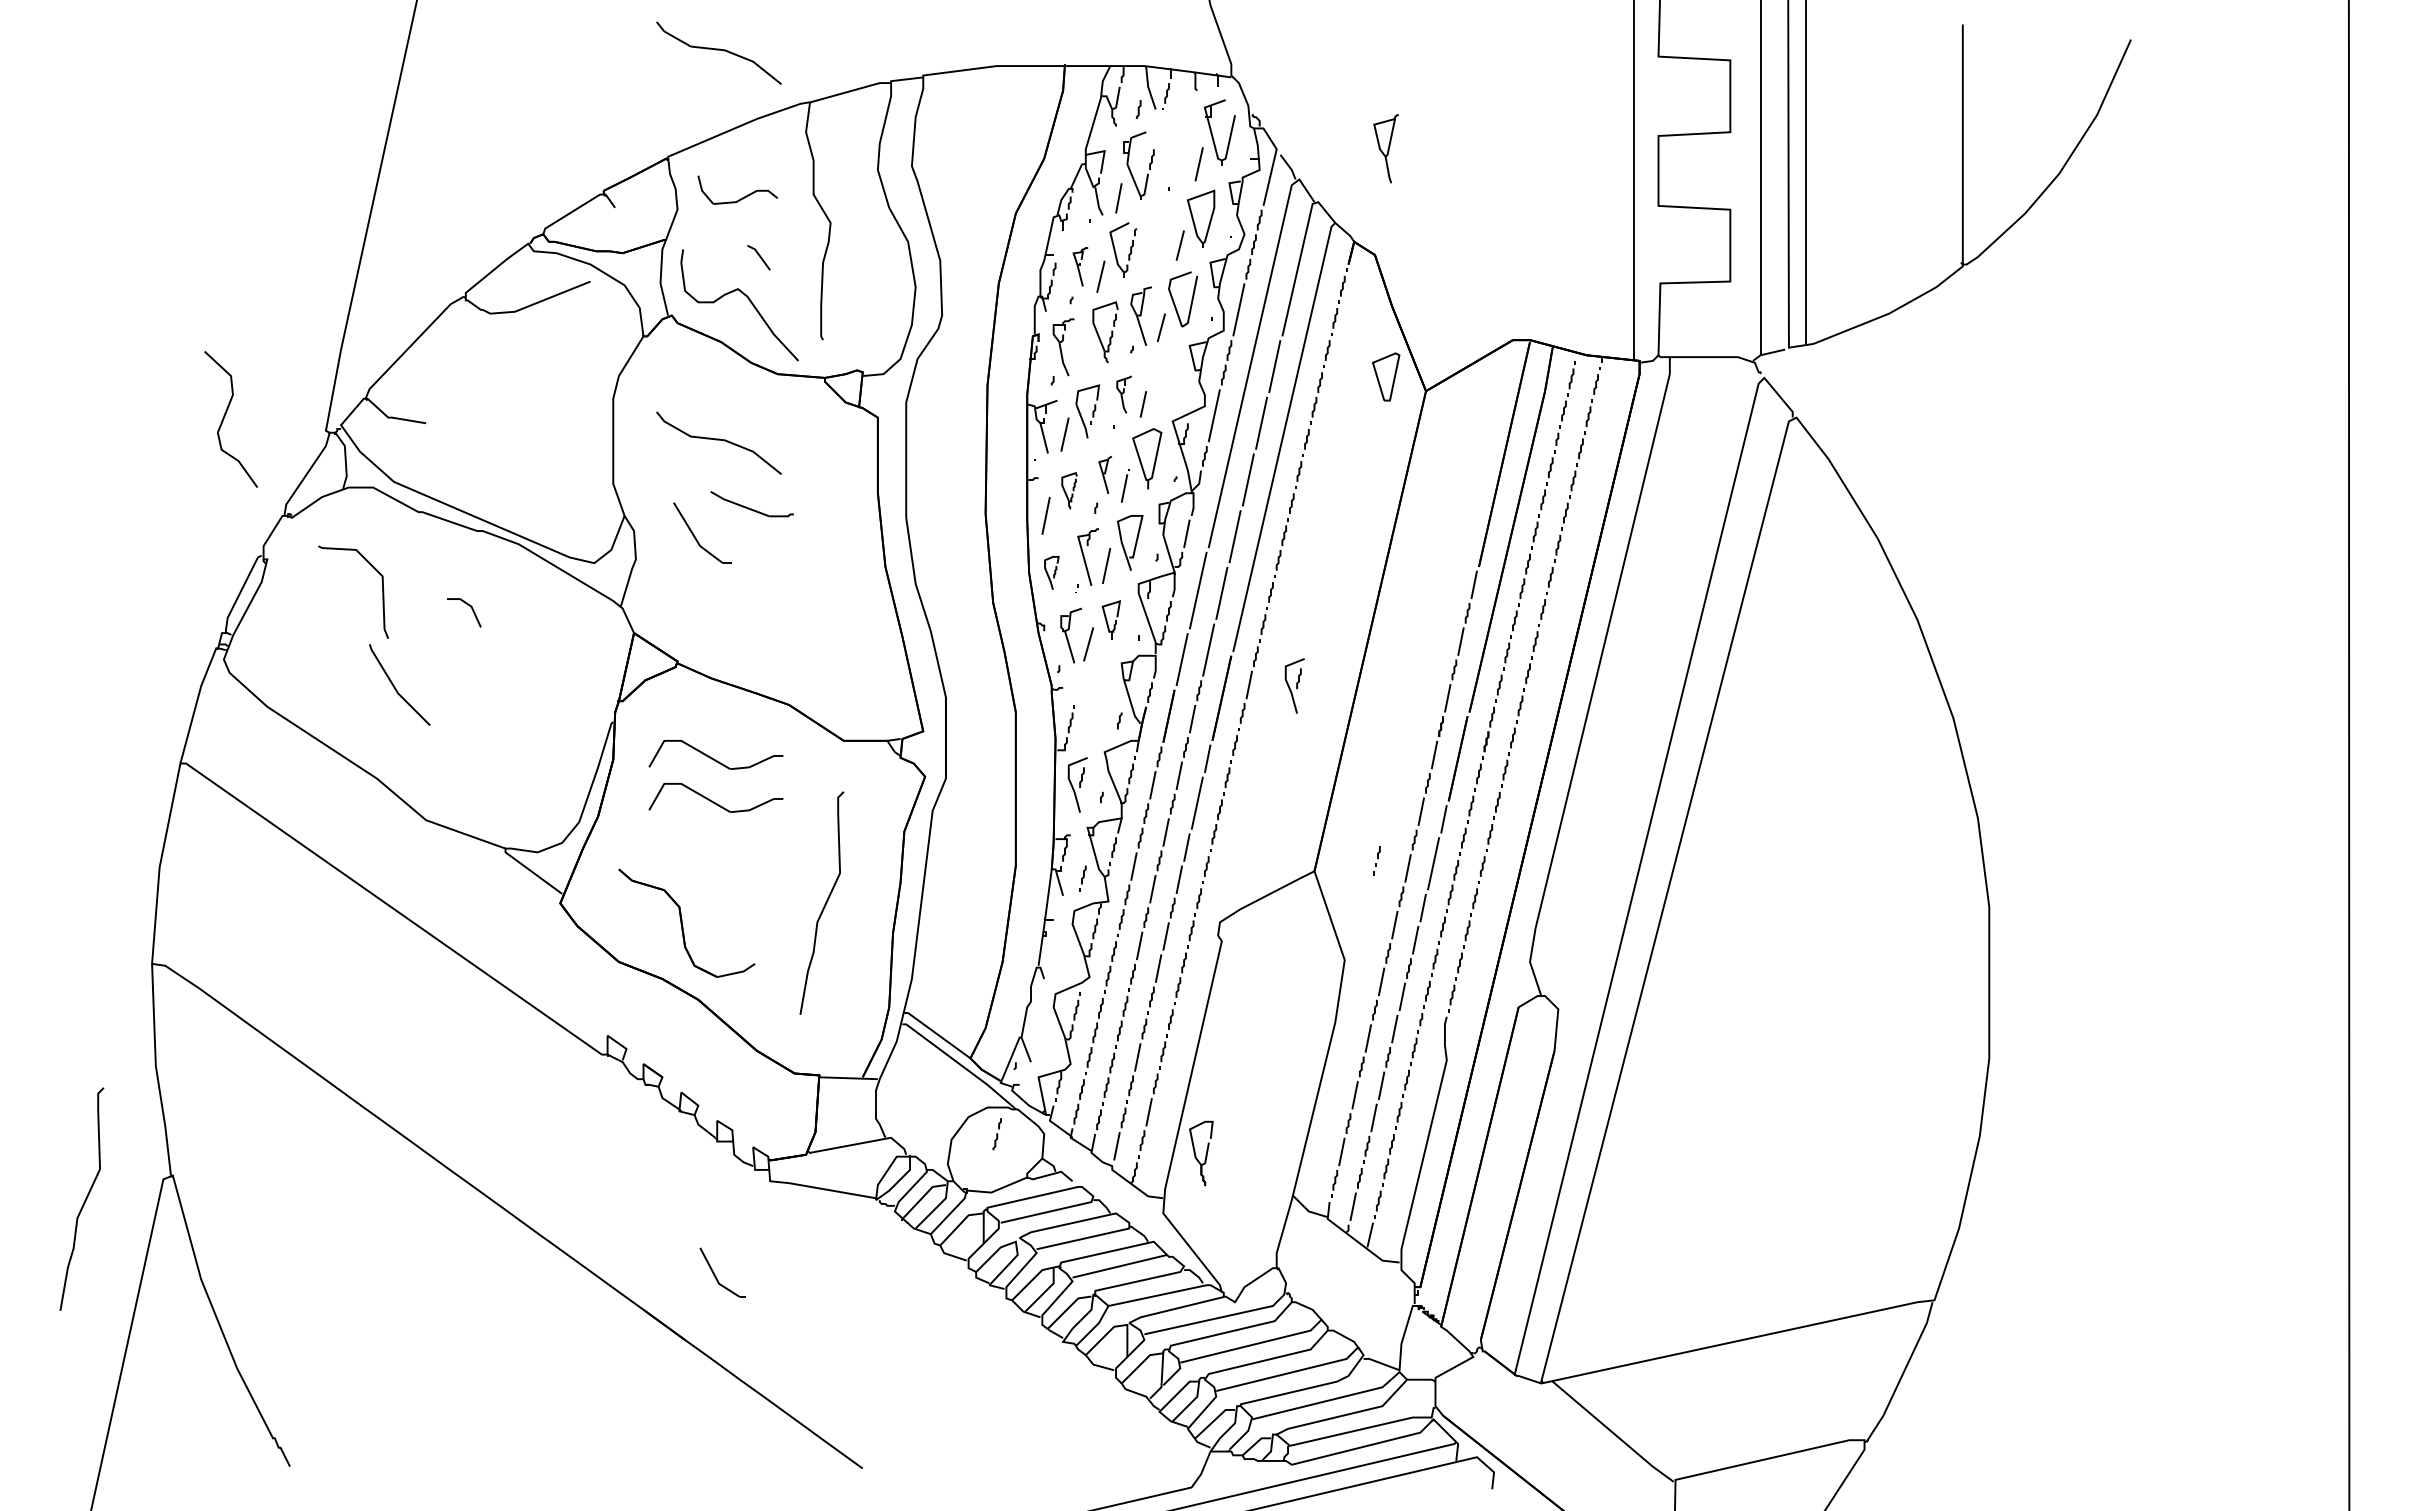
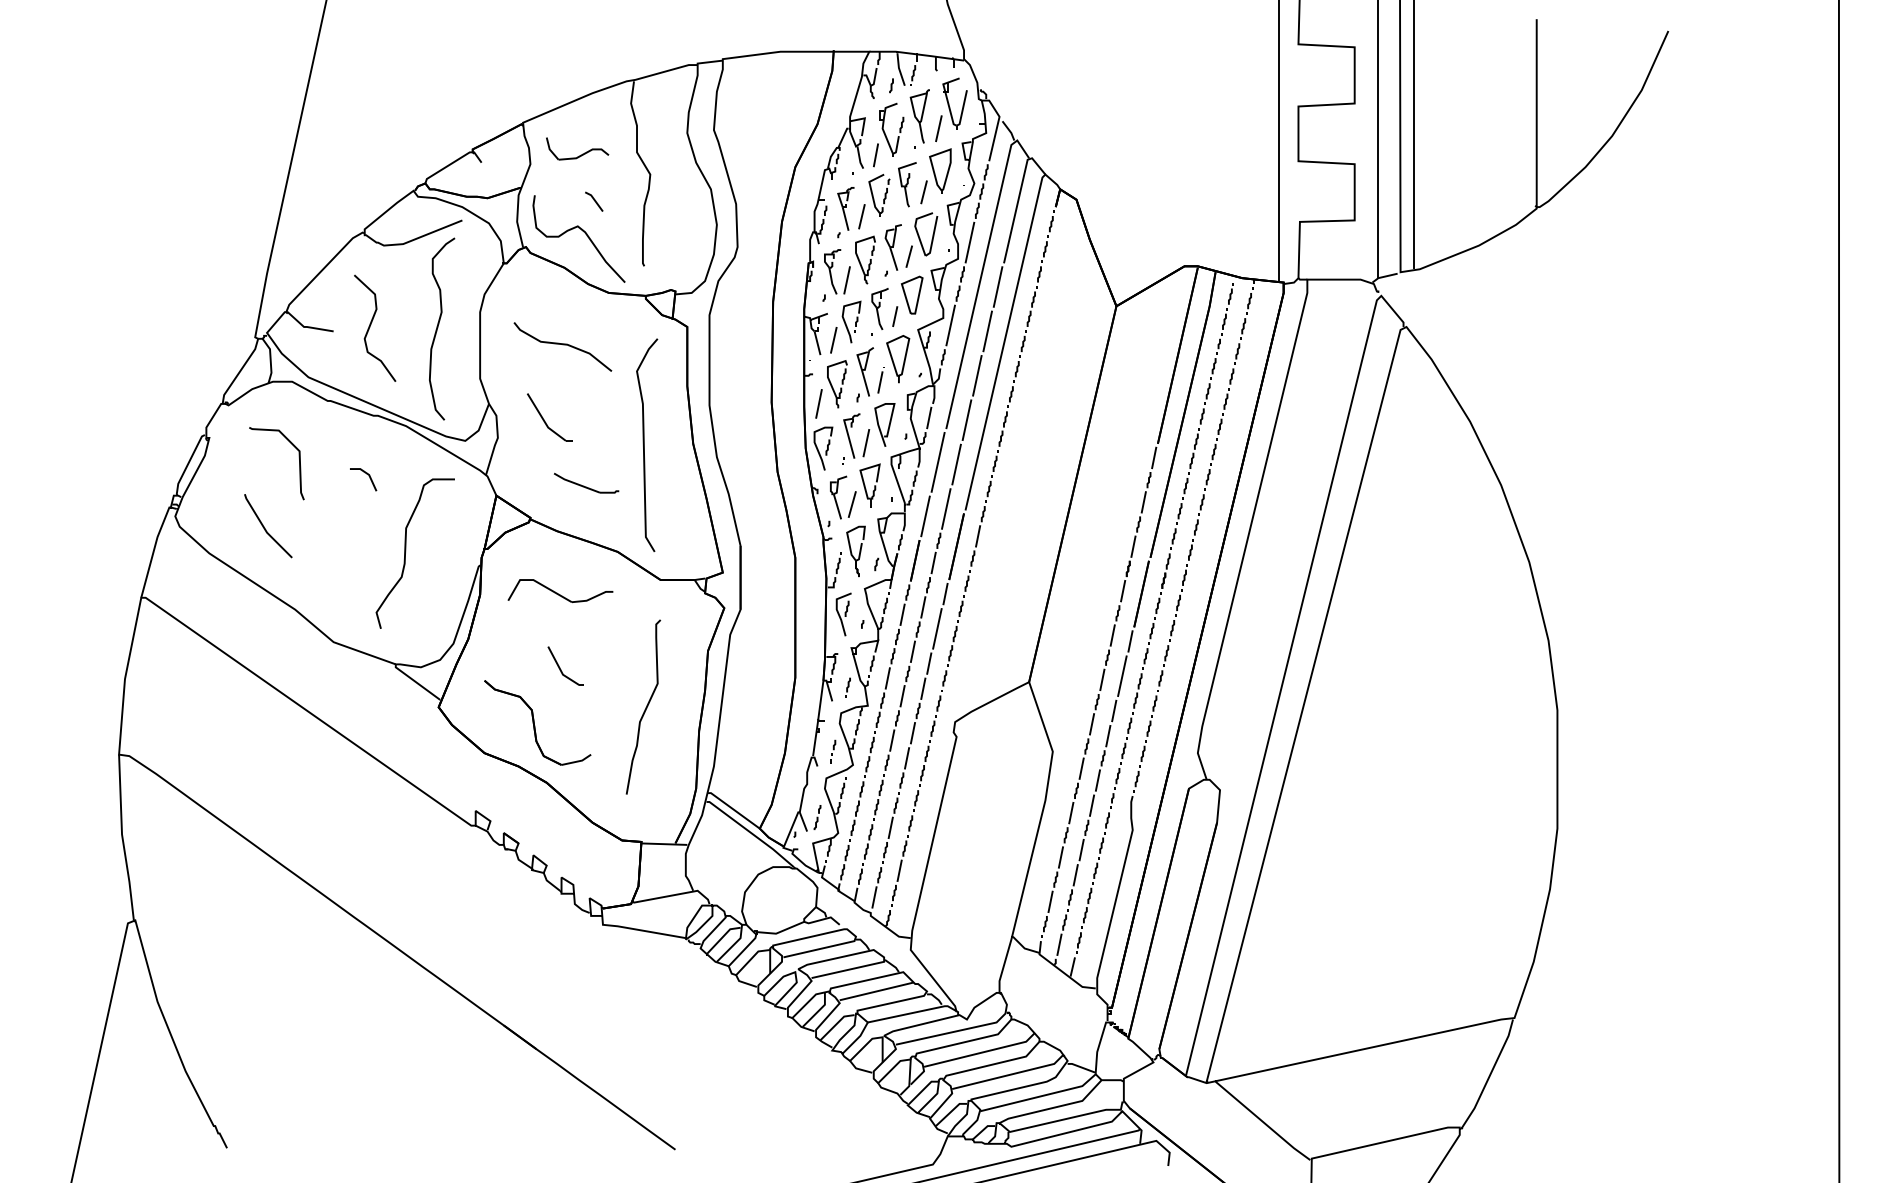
curve: (718, 50) -> (562, 39), removed
part: (1385, 148) -> (919, 116), moved
part: (1158, 235) -> (907, 184), added
part: (1080, 266) -> (845, 208), size x1.43
line: (1081, 357) -> (846, 279), added
part: (1386, 376) -> (912, 294), moved
part: (1124, 394) -> (880, 308), size x1.43
curve: (225, 416) -> (370, 326), moved
curve: (560, 416) -> (438, 326), added
part: (1105, 474) -> (865, 371), size x1.67
part: (1069, 490) -> (837, 384), size x1.67
part: (751, 504) -> (586, 483), moved
curve: (823, 568) -> (644, 445), added
part: (1051, 572) -> (823, 448), size x1.67
part: (1111, 619) -> (870, 485), size x1.43
part: (1294, 685) -> (1013, 536), removed
line: (395, 687) -> (265, 528), moved
curve: (518, 707) -> (405, 553), added
part: (715, 797) -> (560, 624), removed
part: (1376, 860) -> (832, 751), moved
part: (996, 1134) -> (816, 817), moved
part: (1201, 1153) -> (856, 551), moved
curve: (84, 1200) -> (66, 939), removed
part: (716, 1276) -> (560, 669), moved

